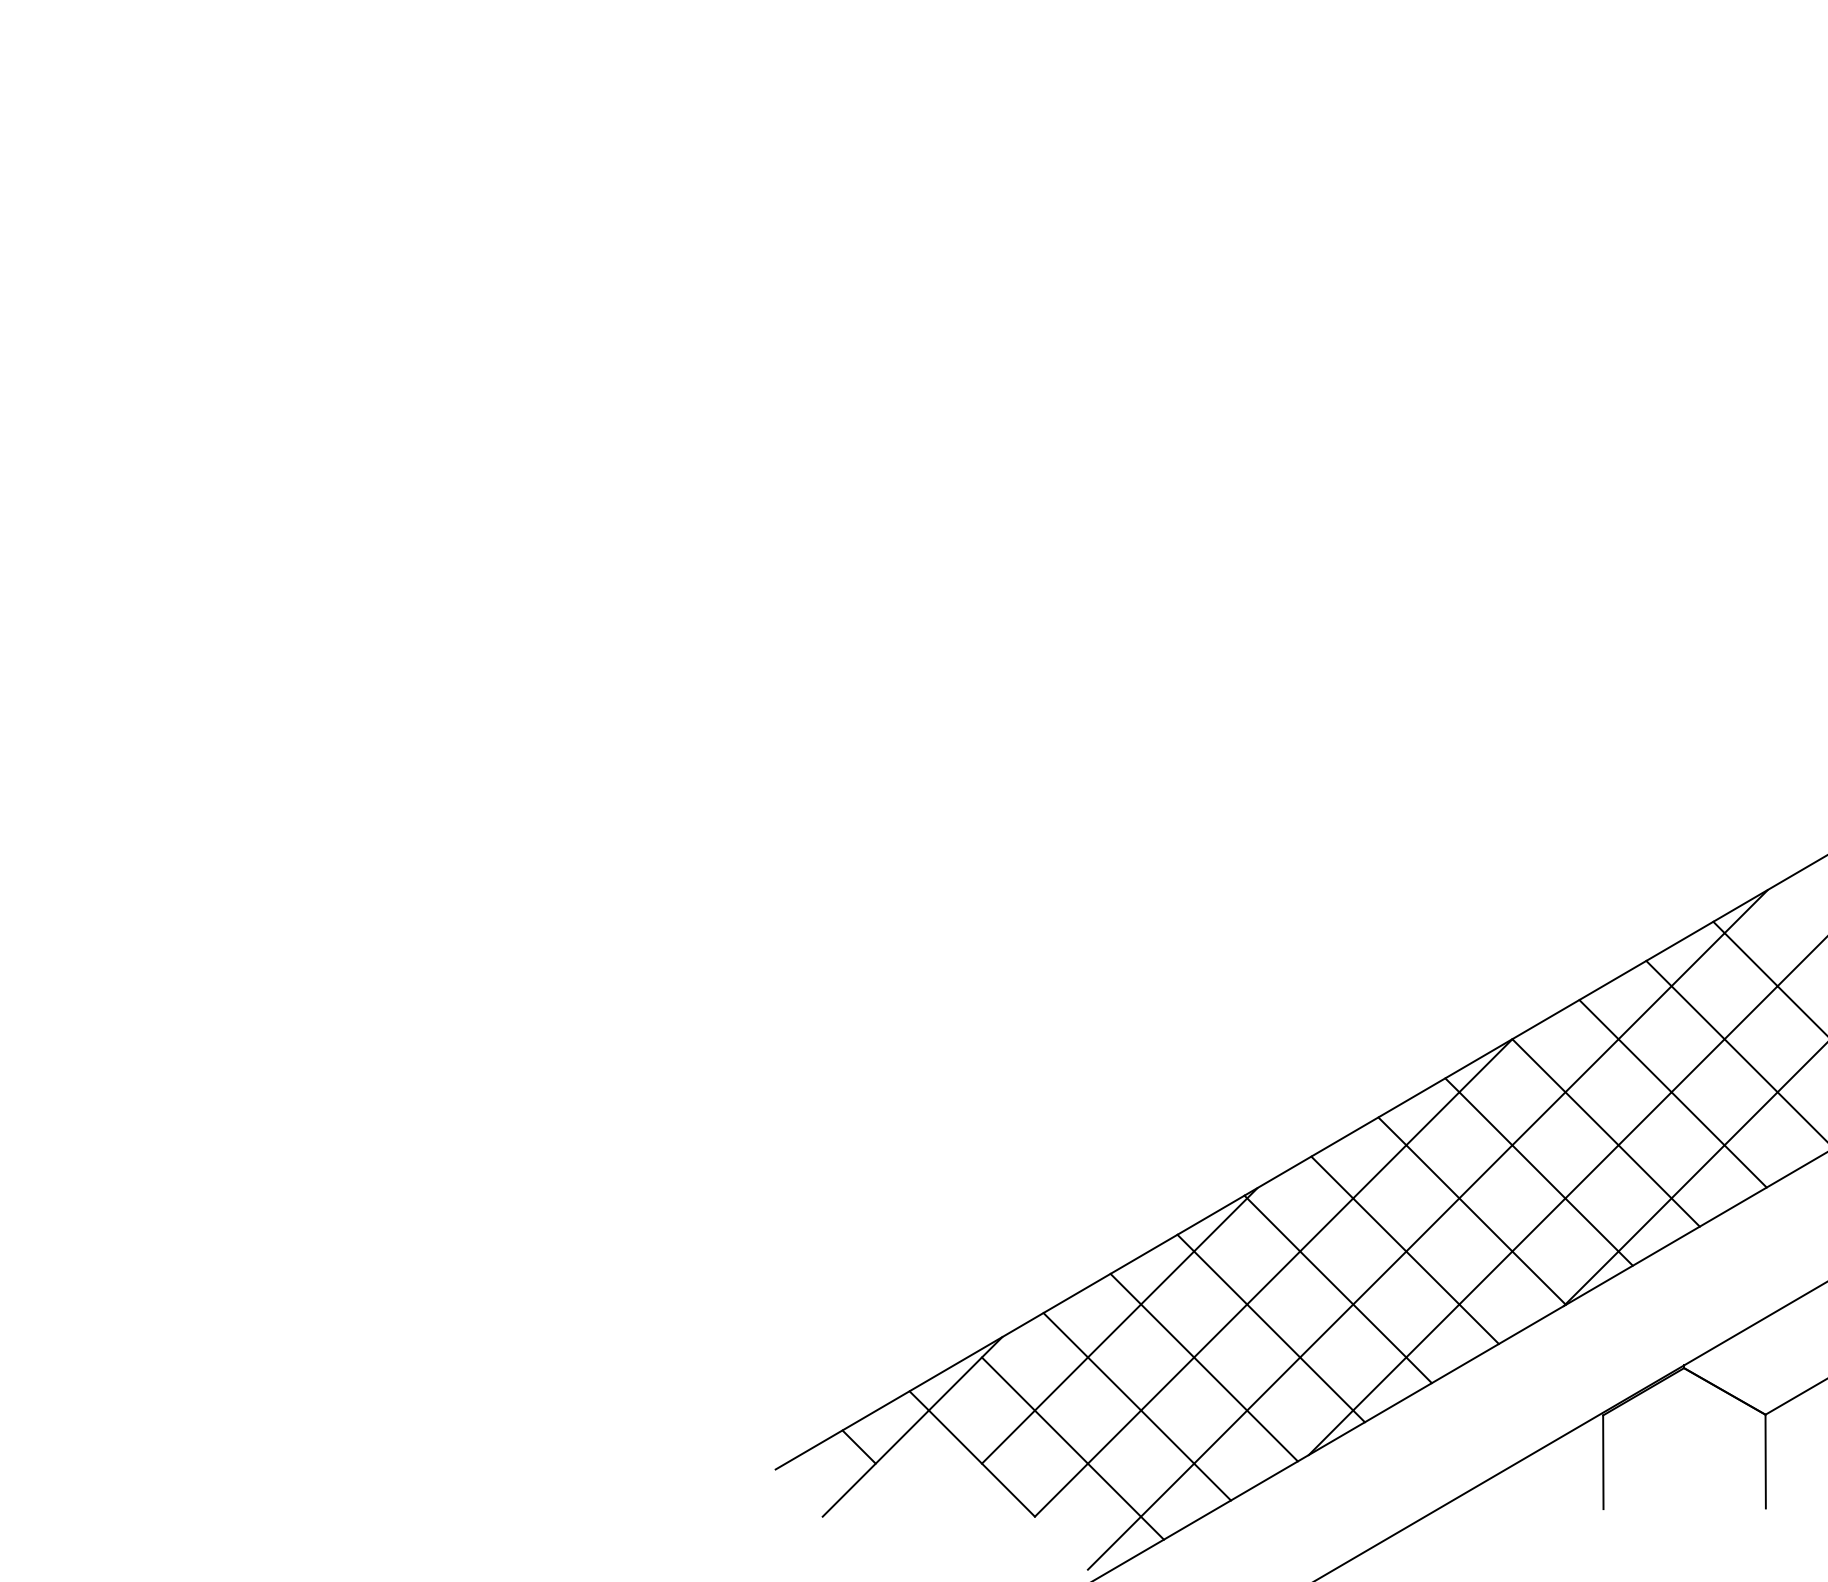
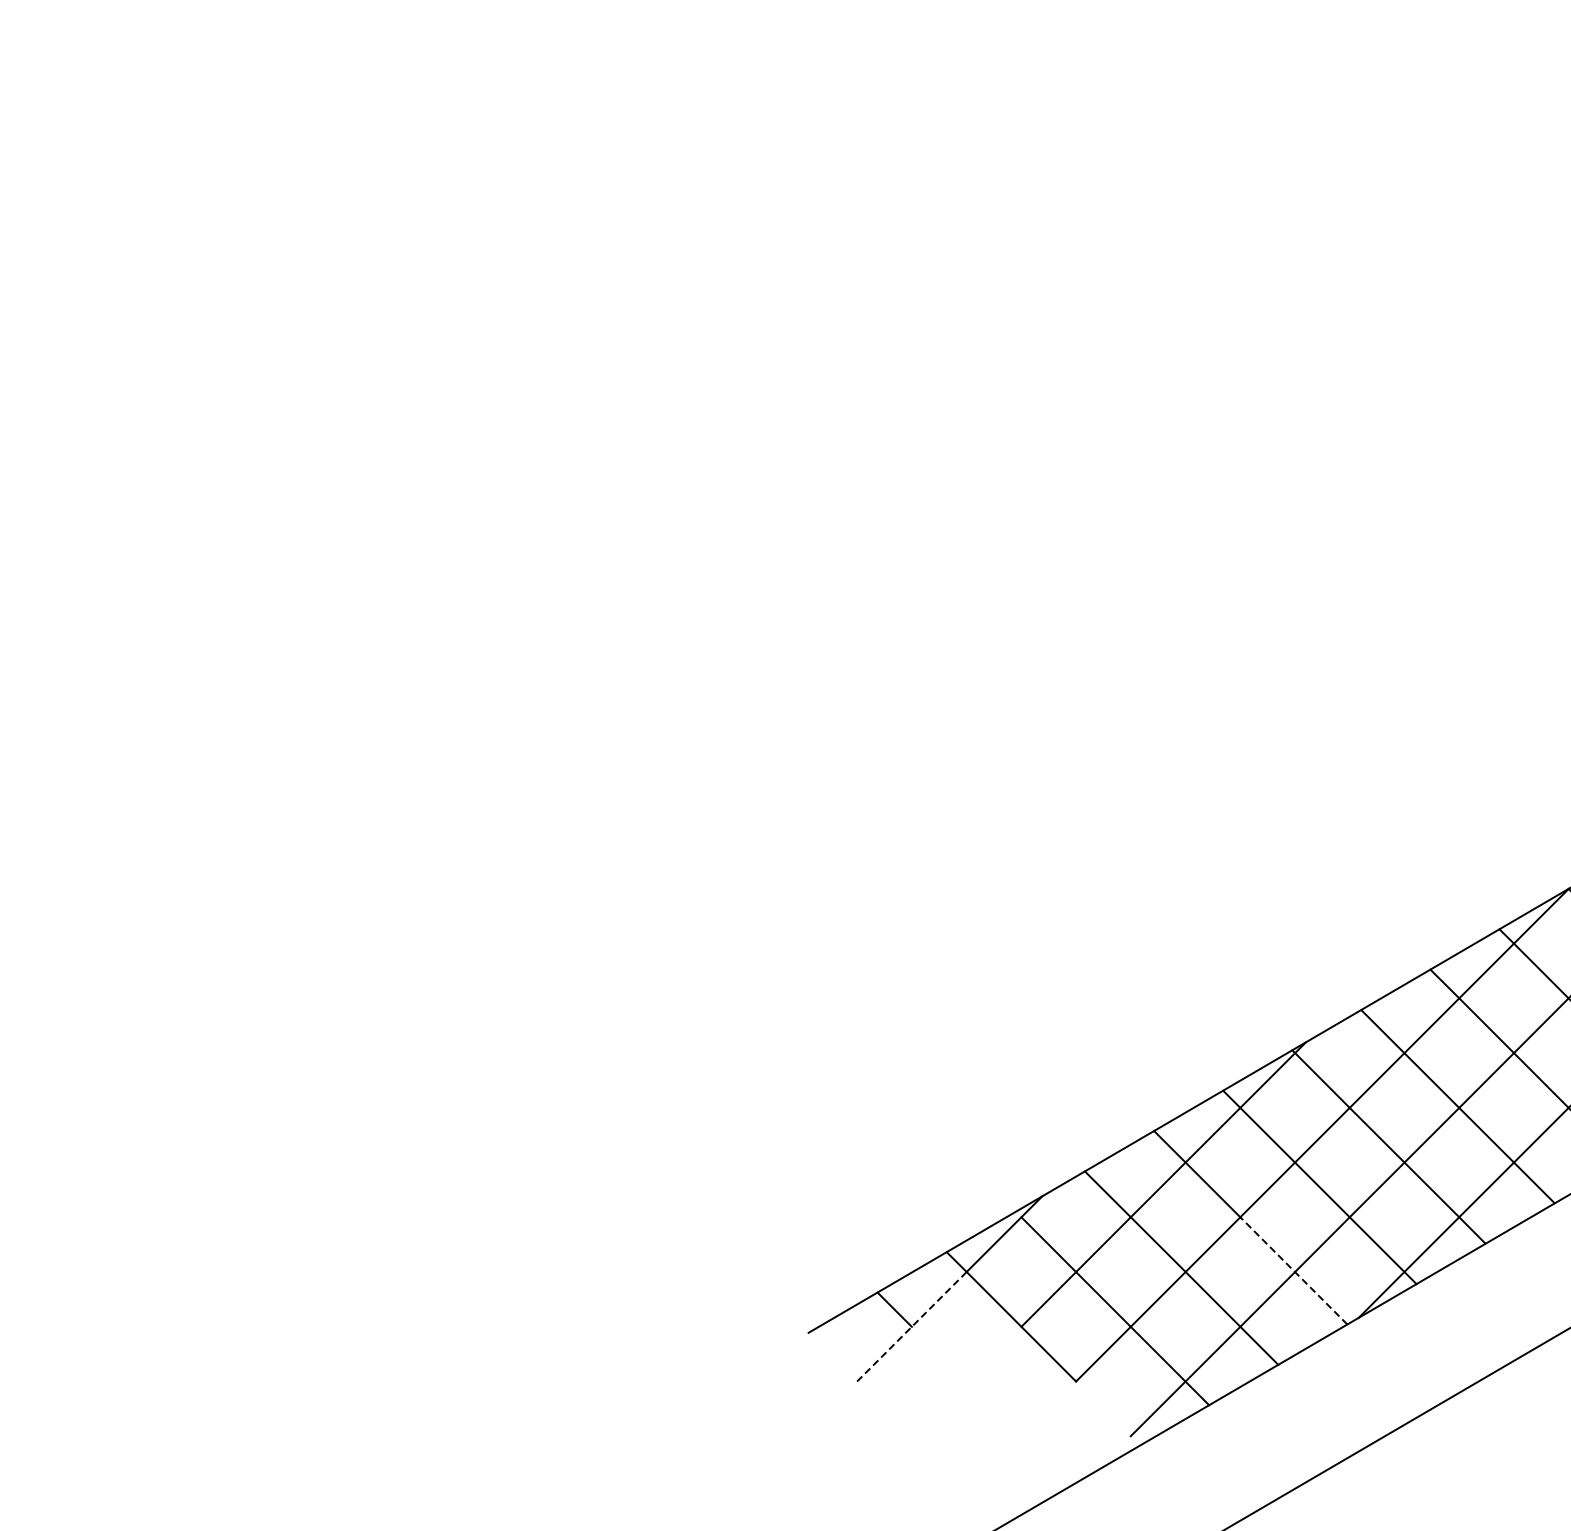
line: (1245, 1409) -> (1293, 1270), solid -> dashed
line: (876, 1463) -> (912, 1326), solid -> dashed

